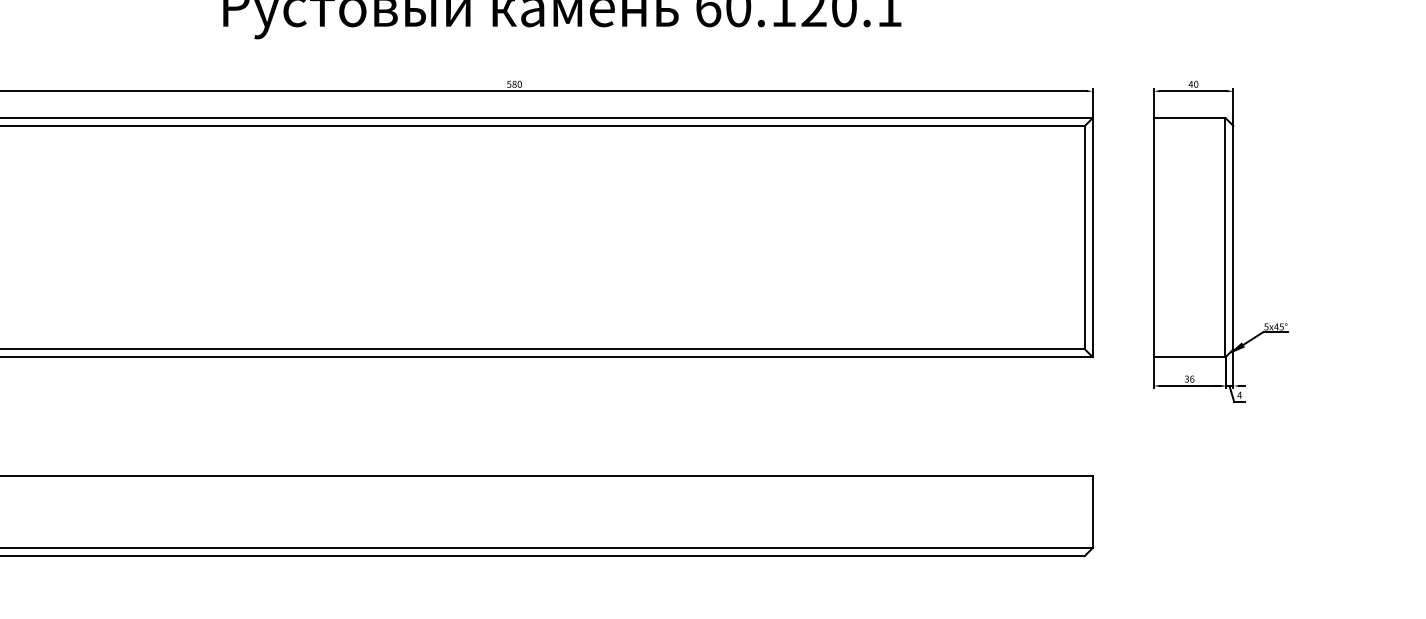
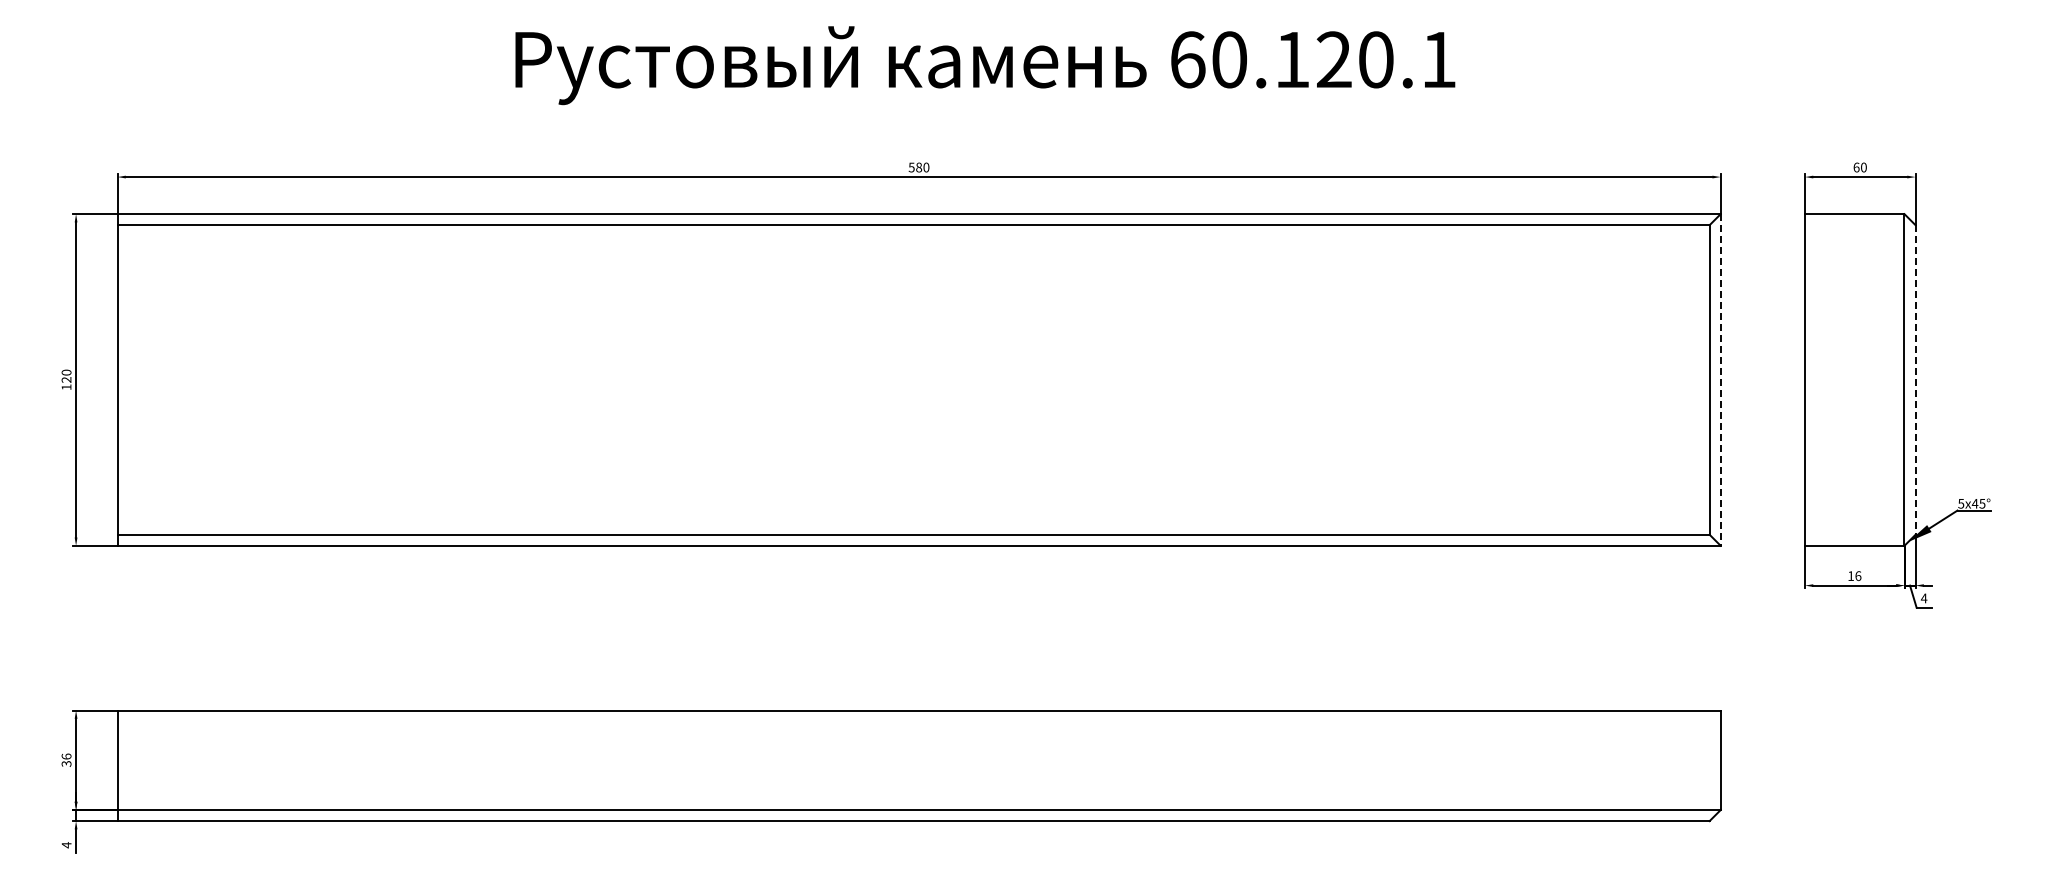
text: (1190, 84) -> (1856, 167), 40 -> 60
line: (1092, 237) -> (1720, 379), solid -> dashed
line: (1233, 237) -> (1915, 379), solid -> dashed
text: (1186, 379) -> (1850, 576), 36 -> 16

